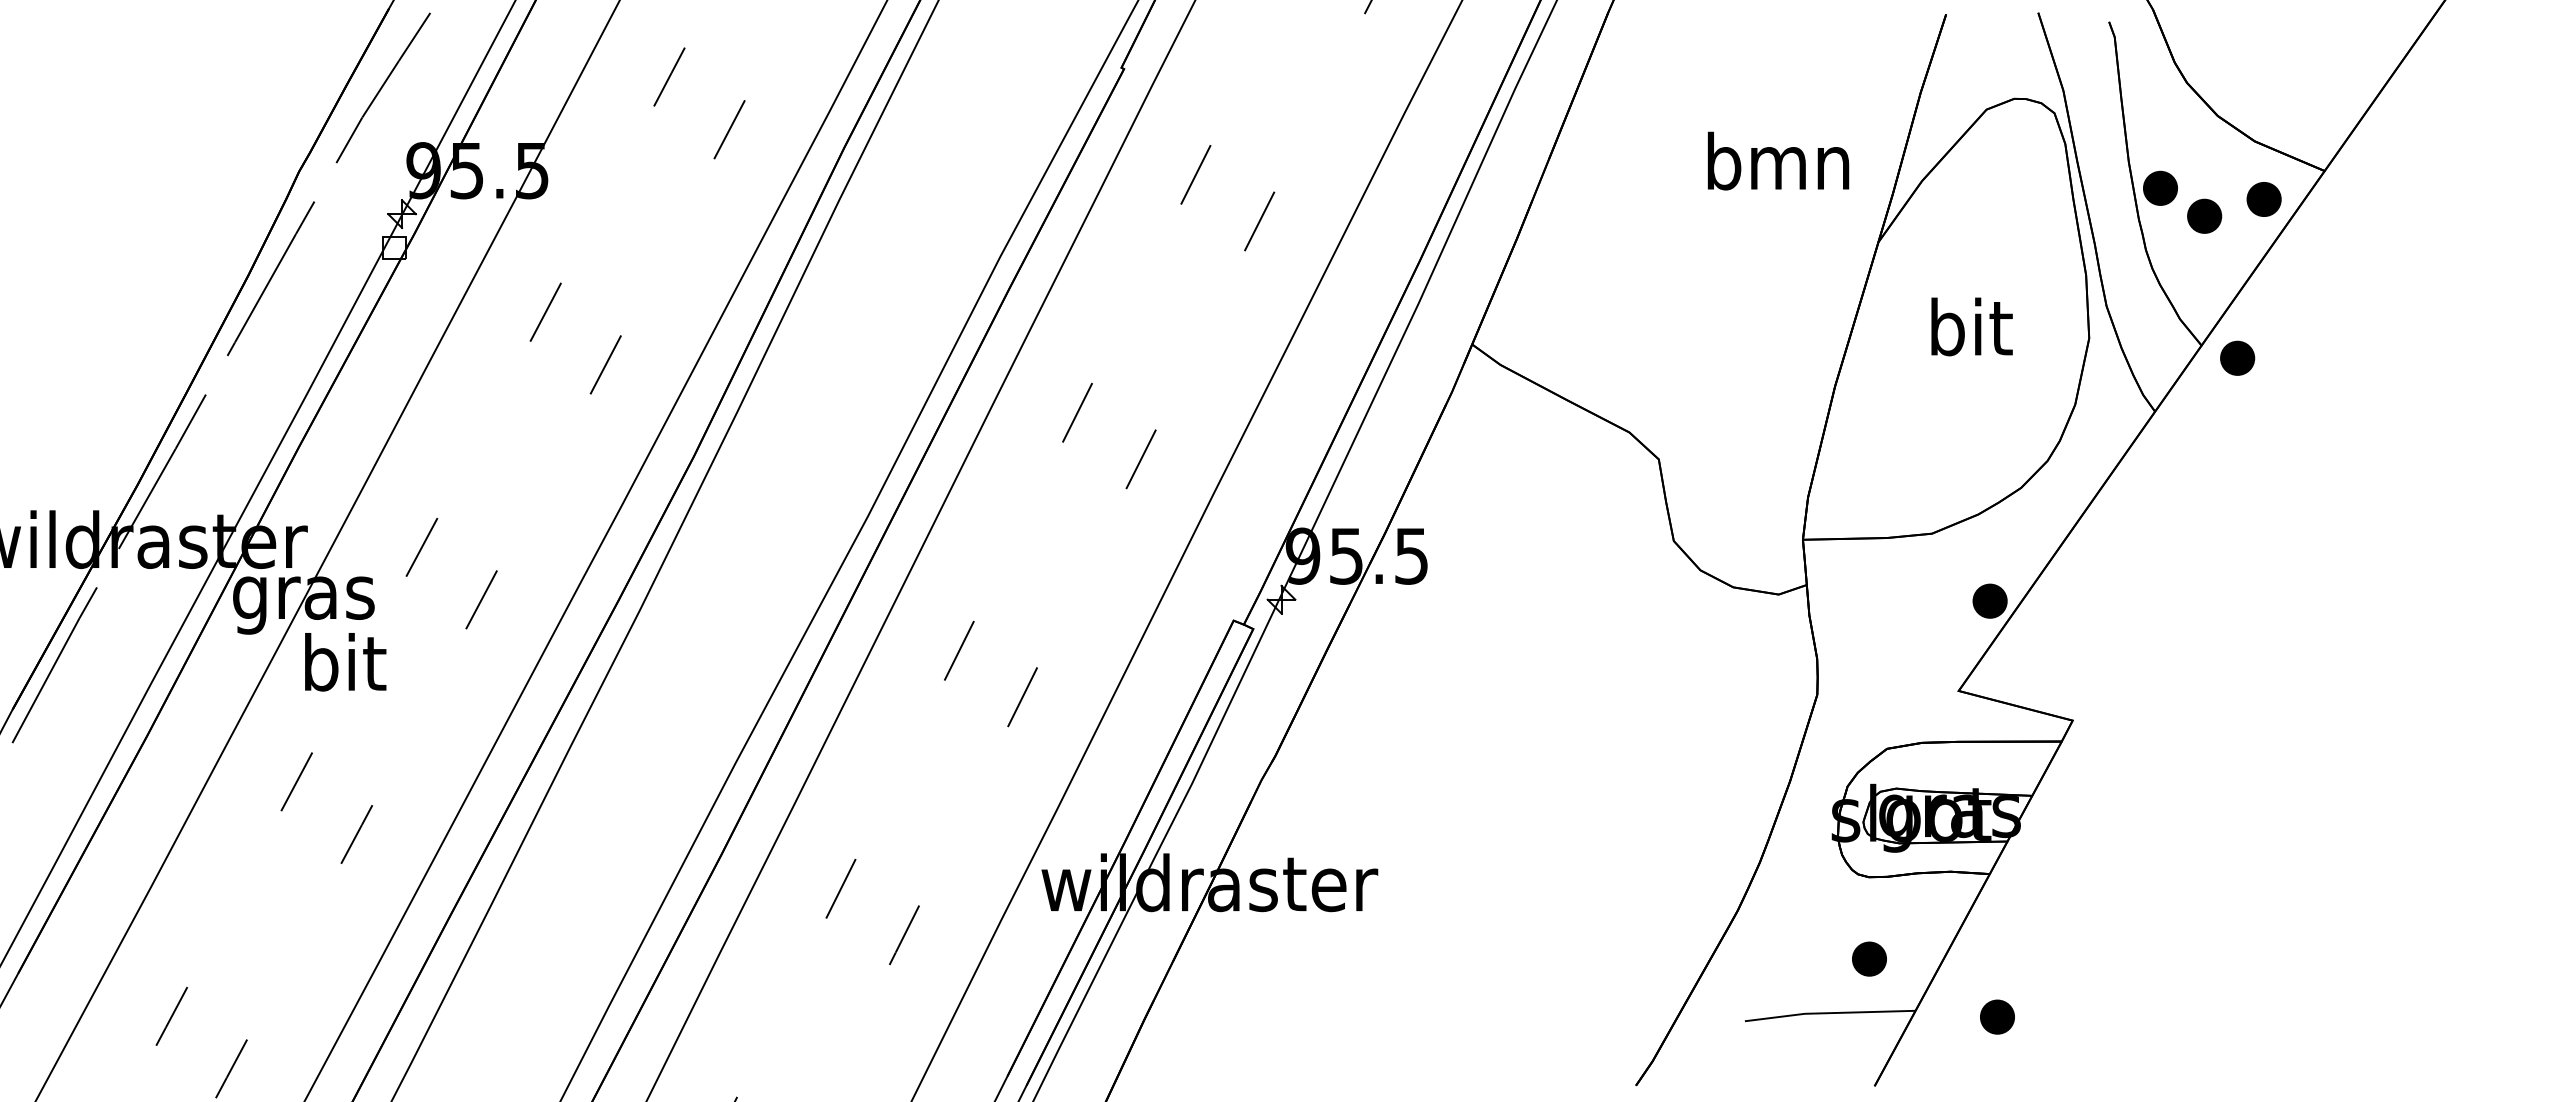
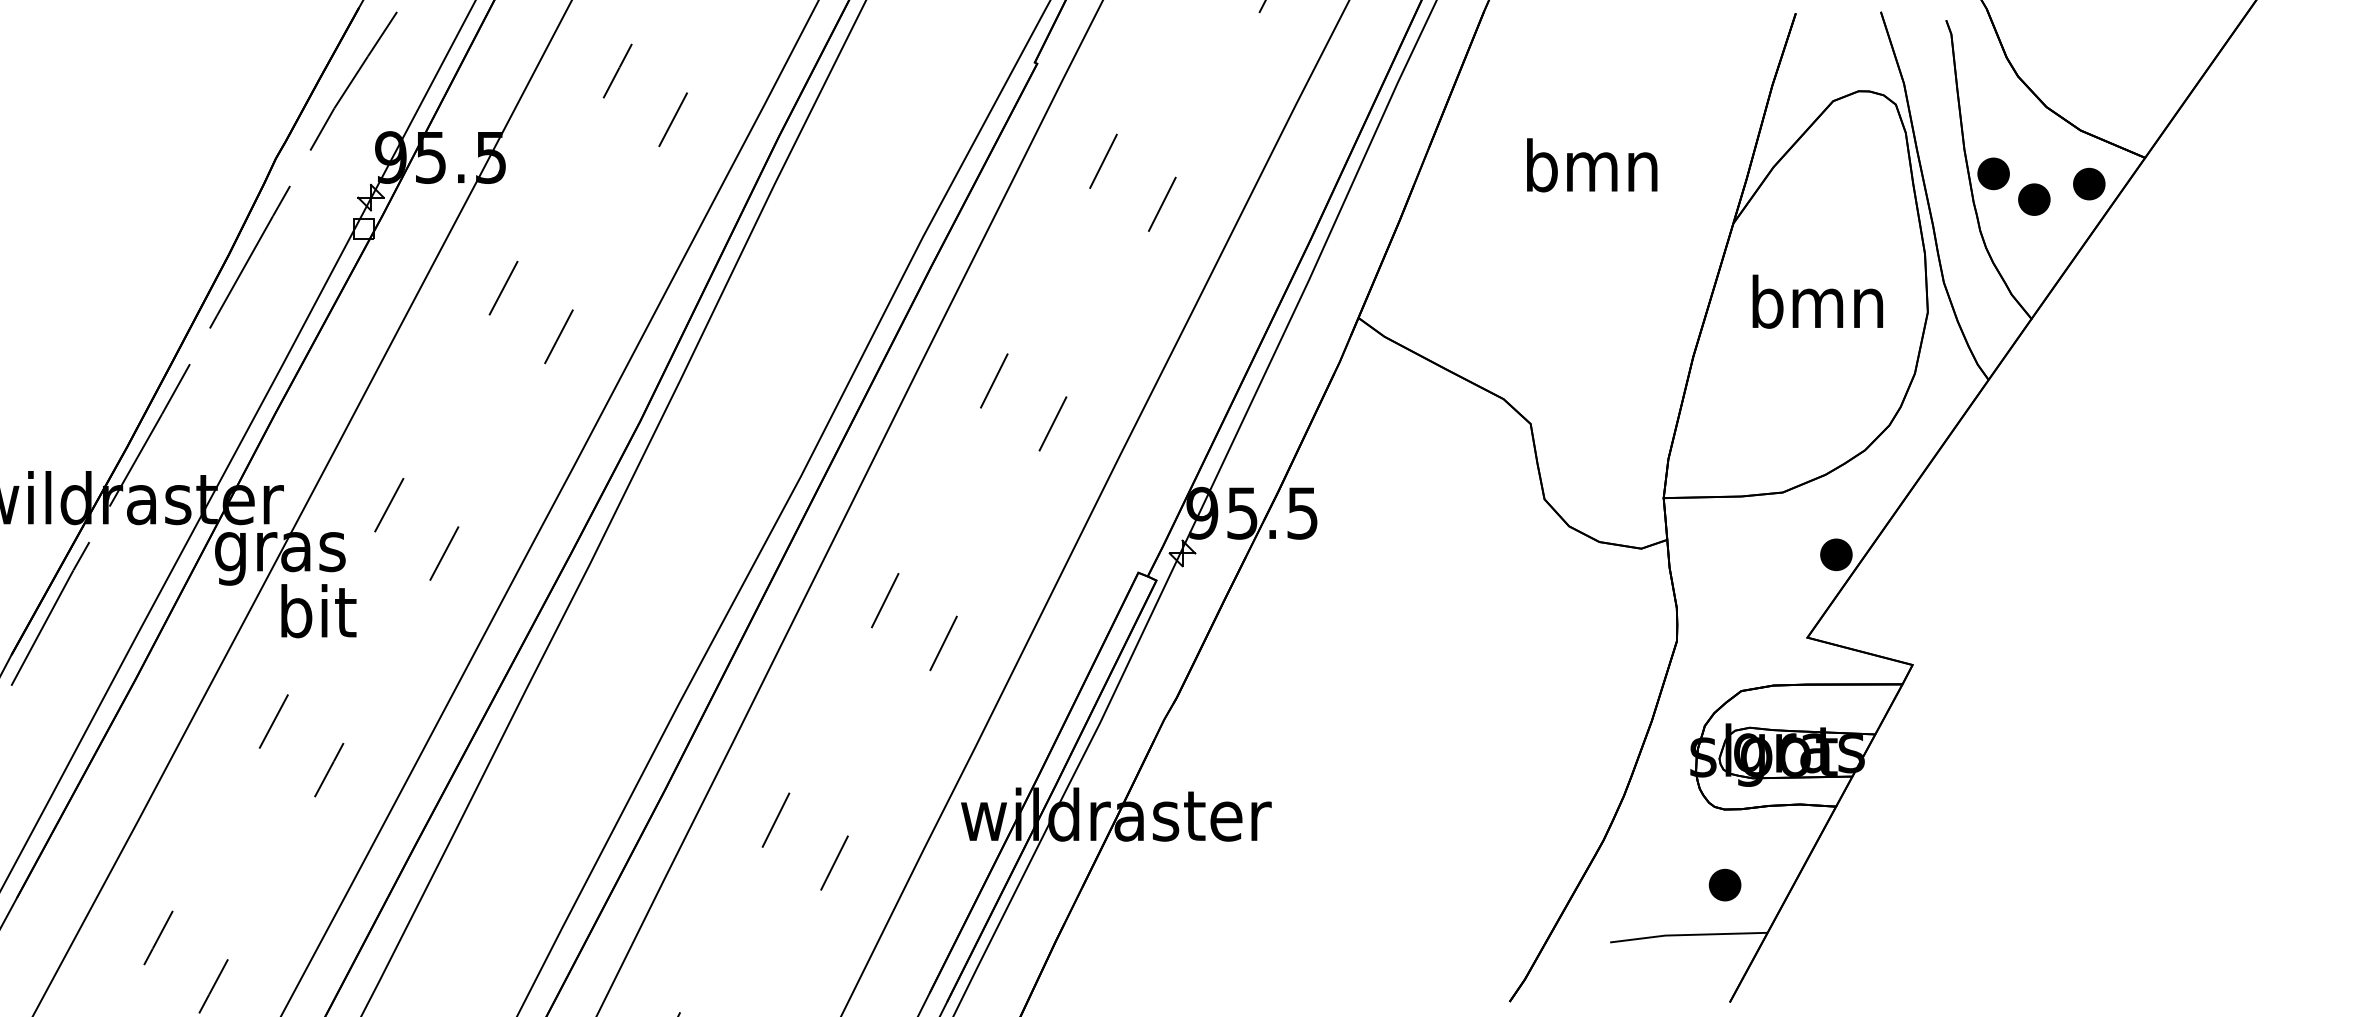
text: (1778, 160) -> (1592, 164), moved
text: (1969, 326) -> (1817, 301), bit -> bmn
part: (2237, 357) -> (2064, 329), removed
part: (1997, 1016) -> (1843, 938), removed

